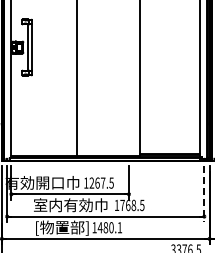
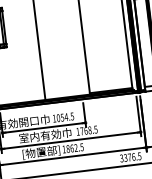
text: (97, 182) -> (62, 117), 1267.5 -> 1054.5
line: (204, 194) -> (138, 116), dashed -> solid
text: (109, 227) -> (74, 148), 1480.1 -> 1862.5

